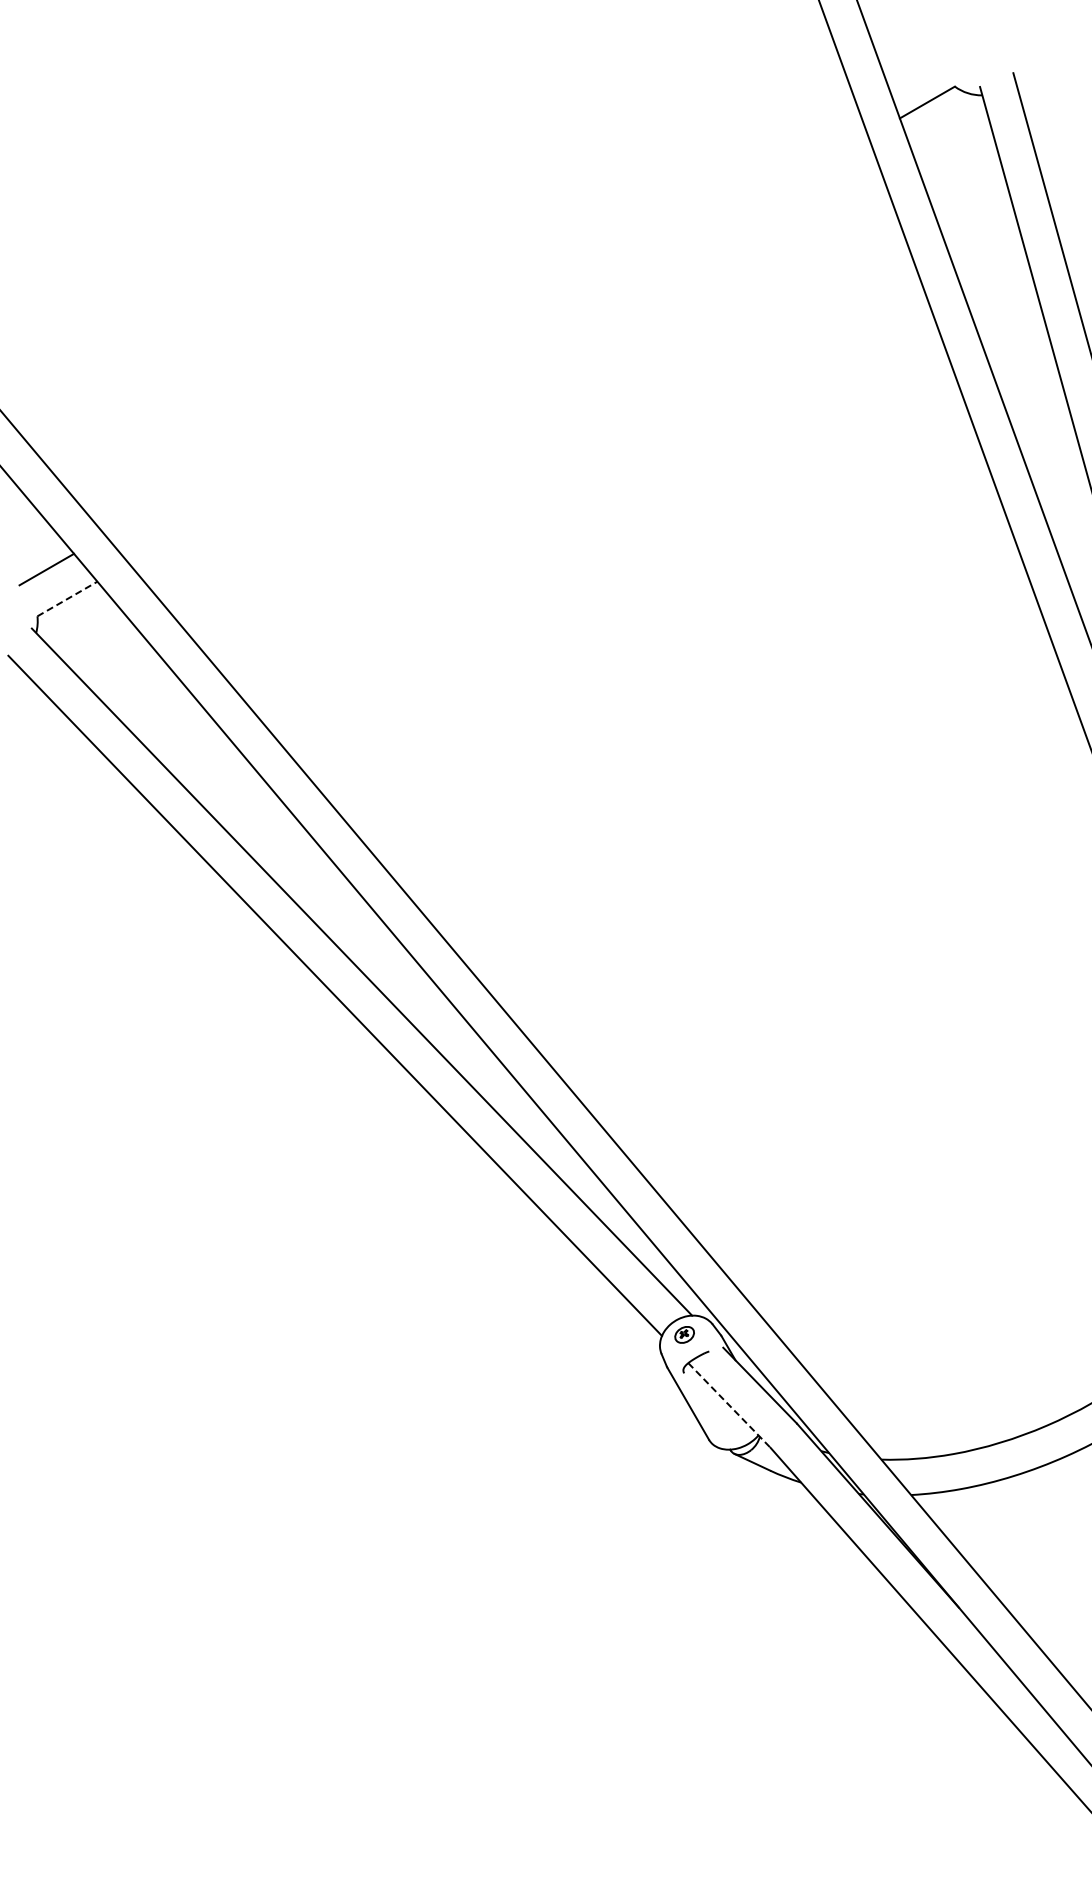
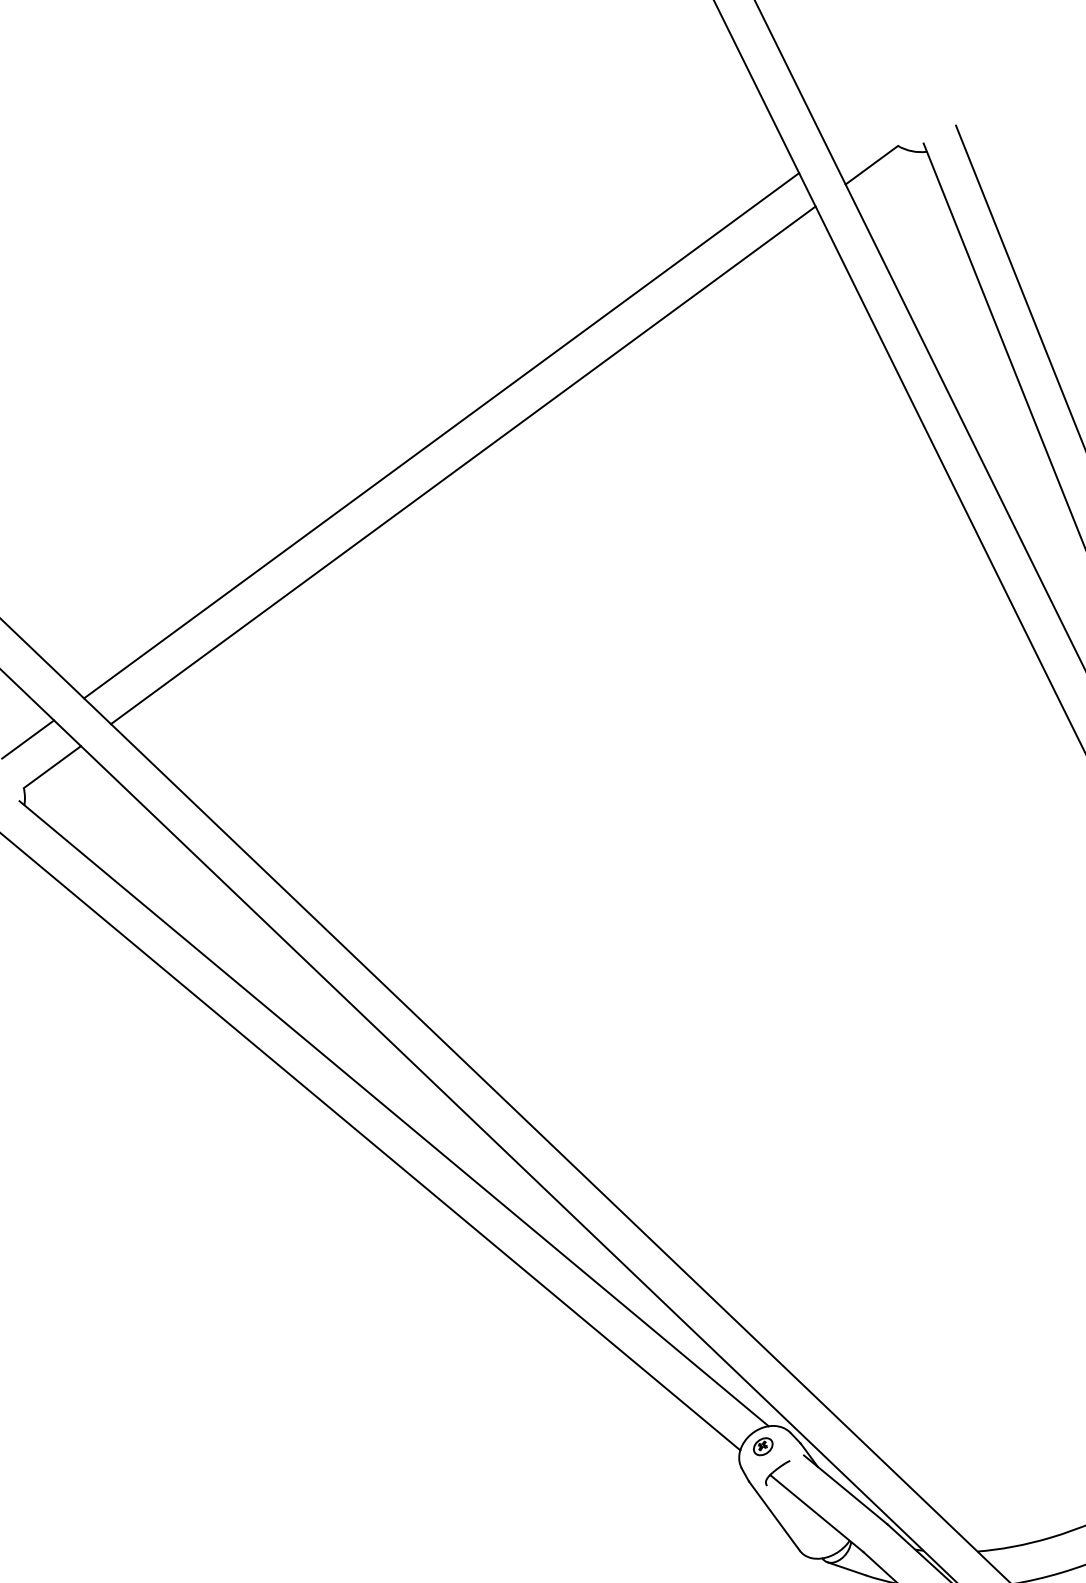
line: (480, 318) -> (441, 435), added
line: (498, 349) -> (463, 464), added
line: (67, 599) -> (52, 767), dashed -> solid
line: (729, 1405) -> (816, 1513), dashed -> solid

